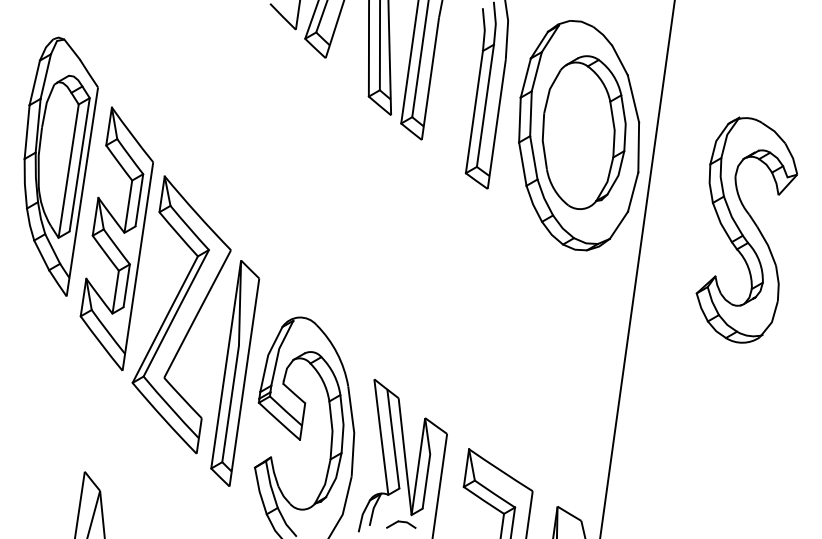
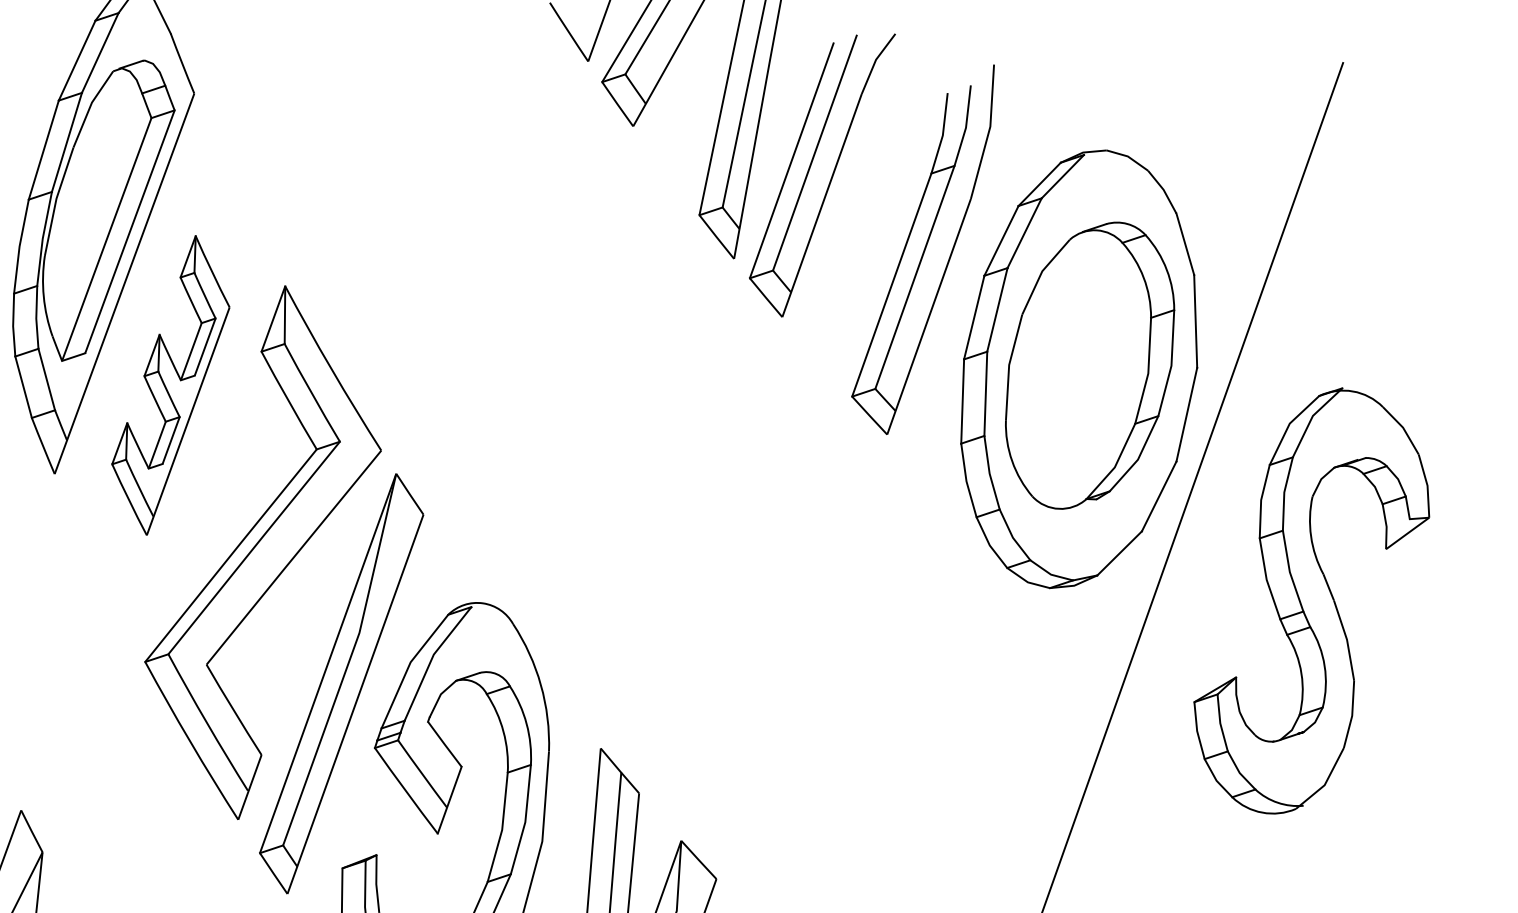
part: (746, 229) -> (1312, 601), moved
part: (116, 238) -> (170, 384), size x0.6

